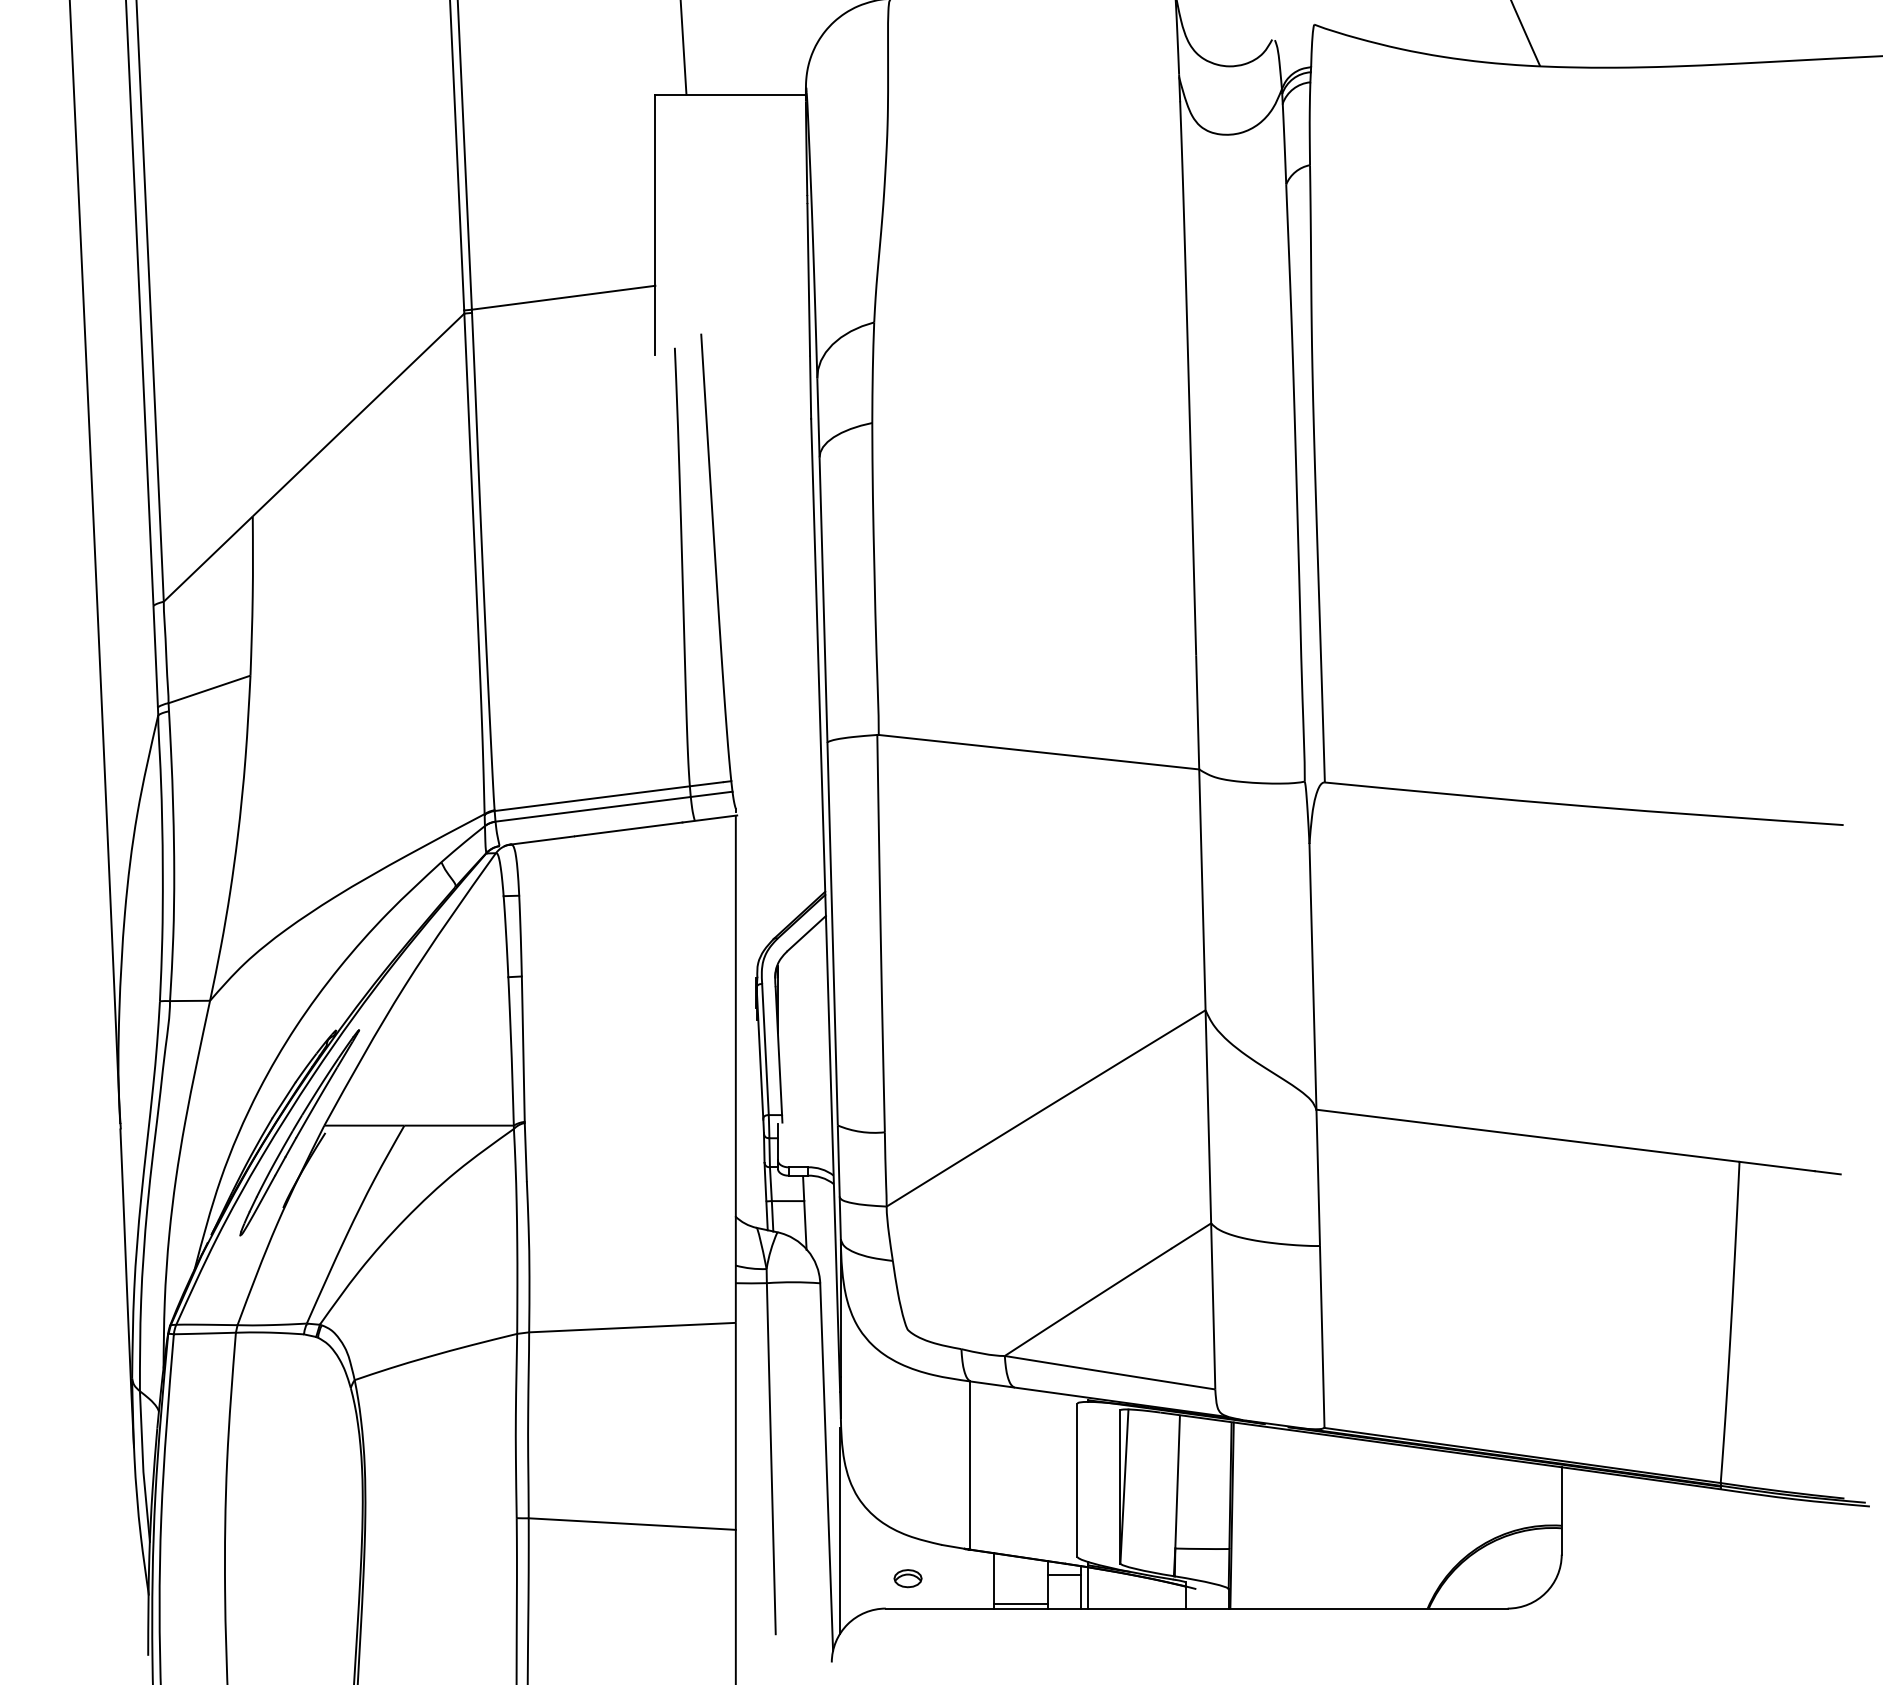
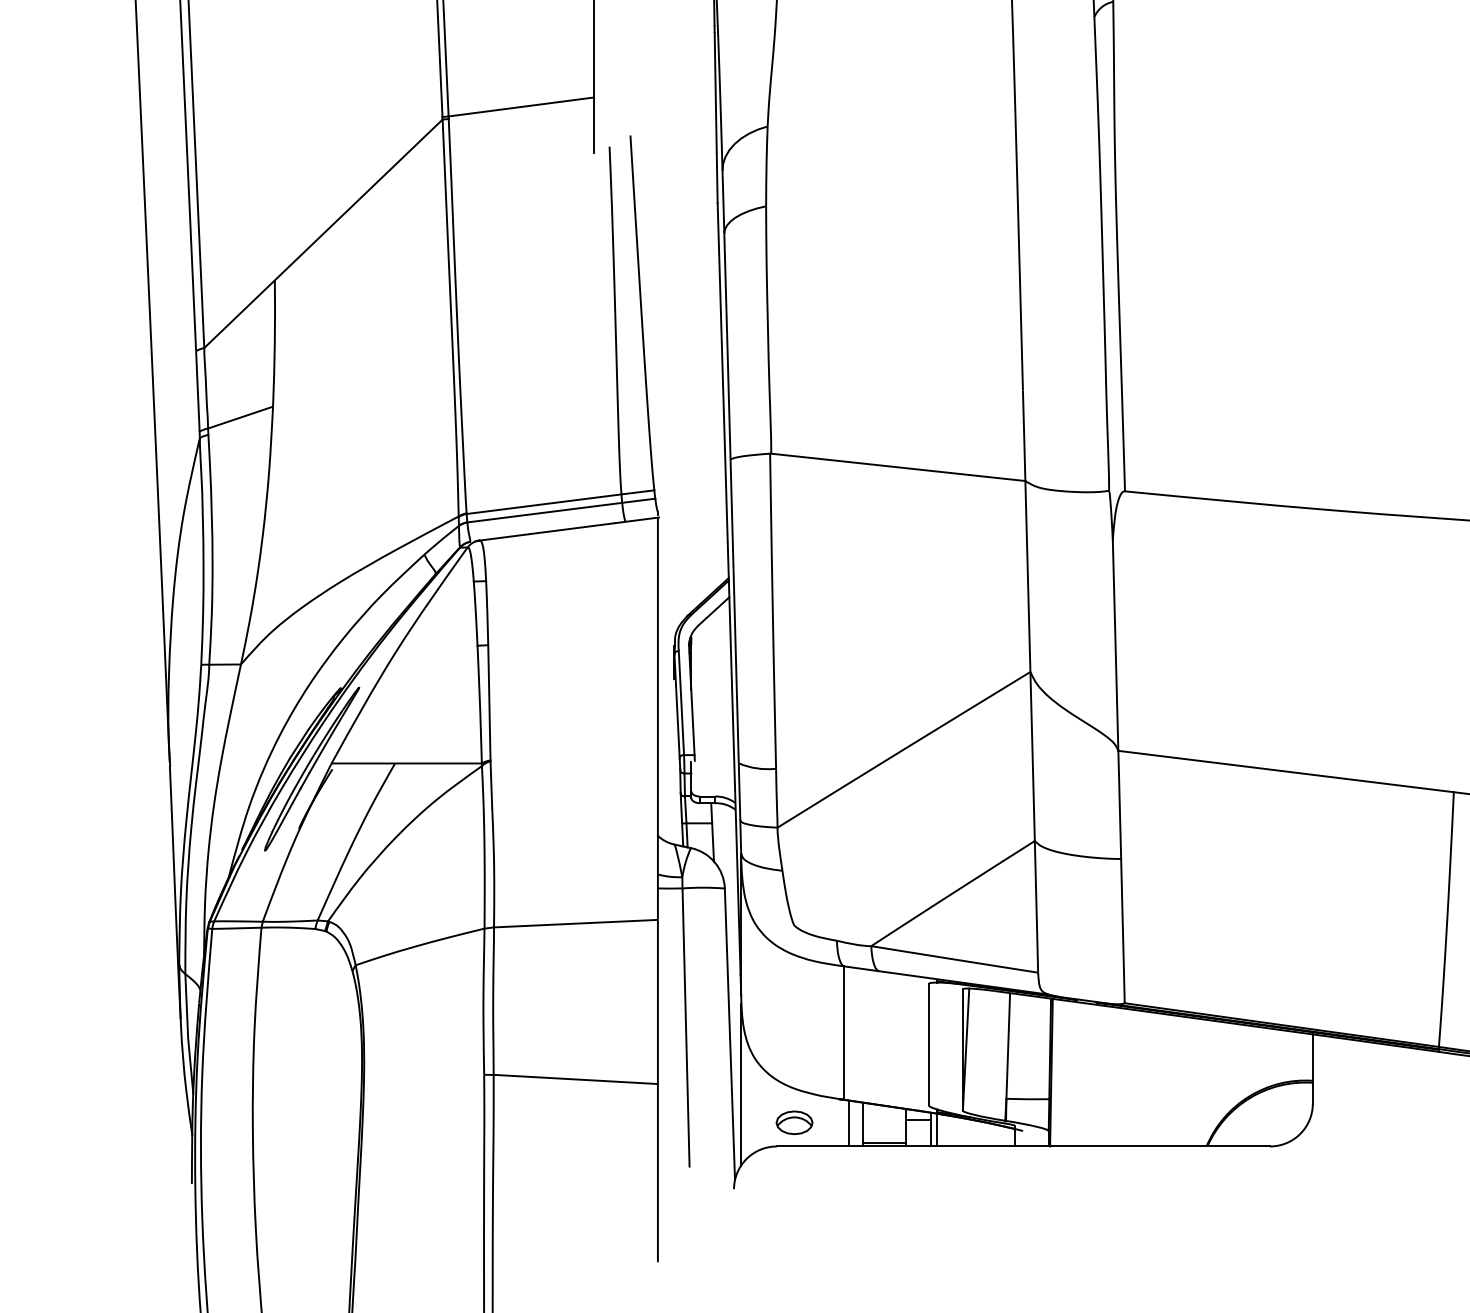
part: (907, 1578) -> (794, 1122), size x1.67
line: (976, 1579) -> (848, 1123), added

